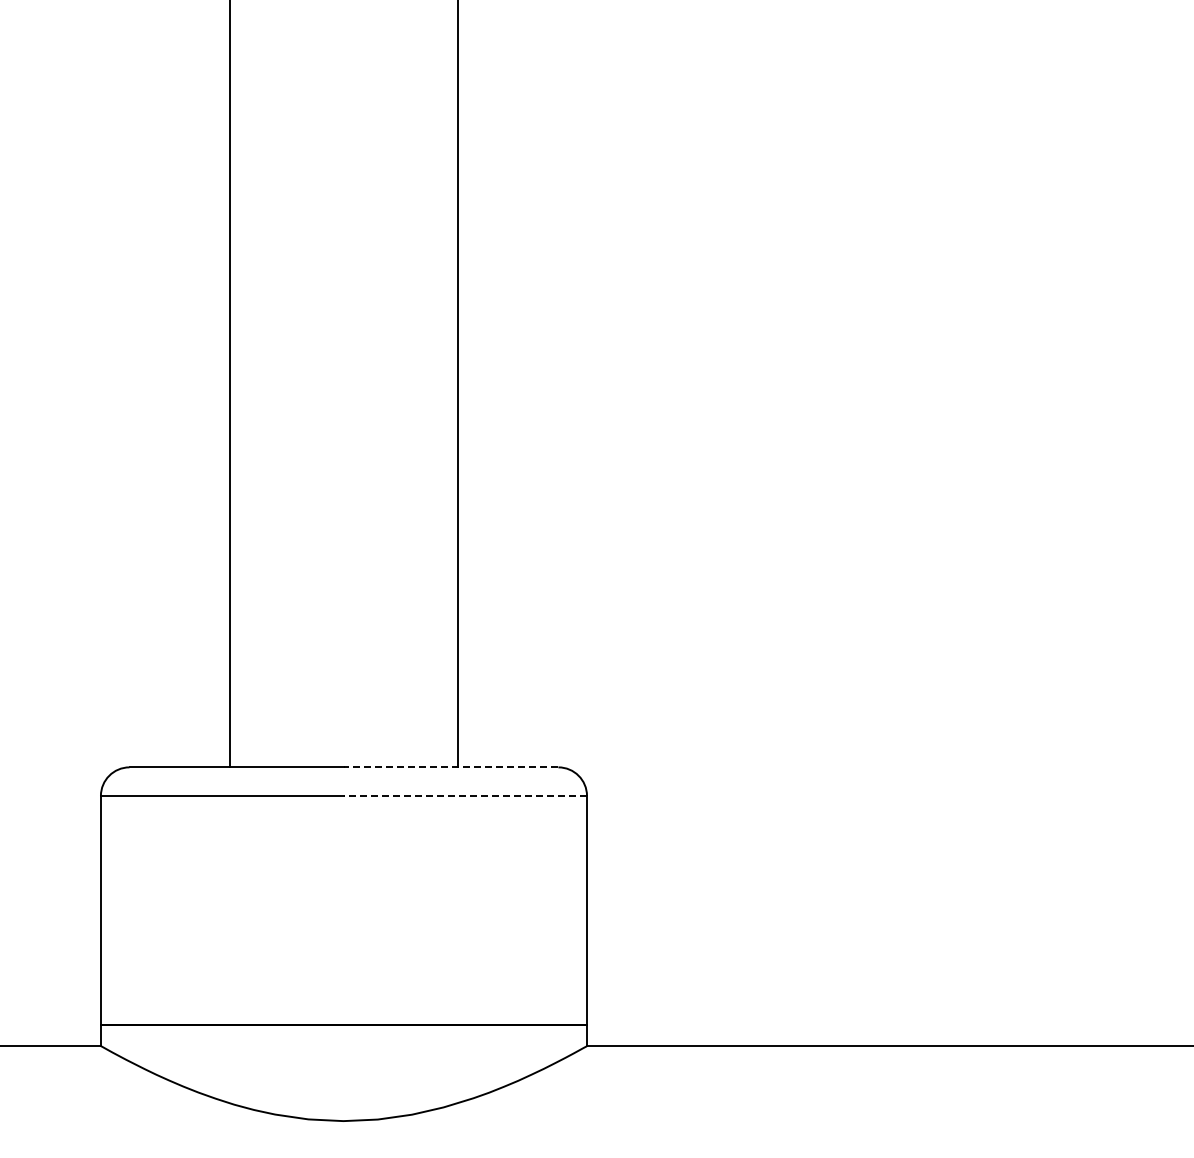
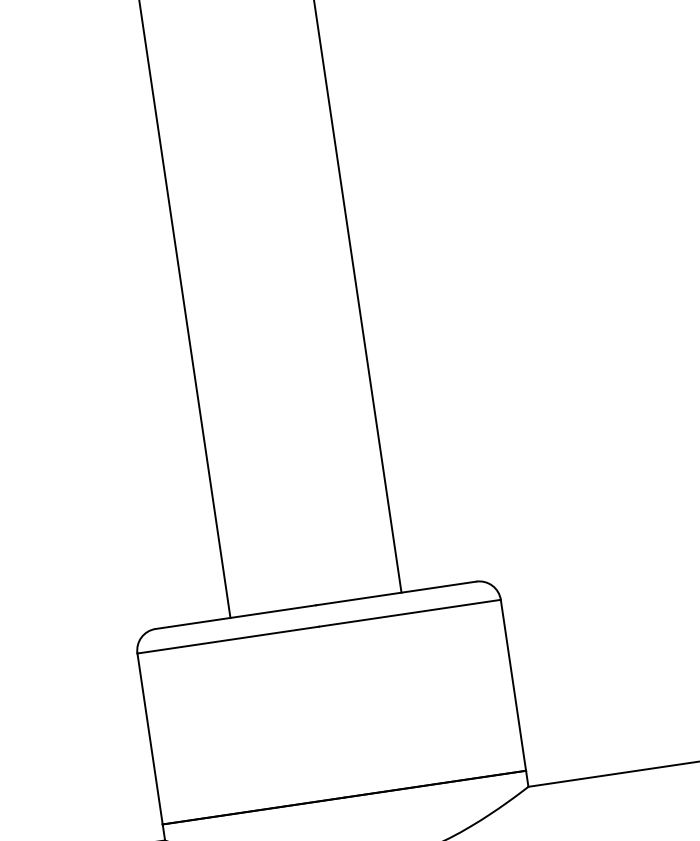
line: (450, 767) -> (395, 593), dashed -> solid
line: (465, 795) -> (409, 612), dashed -> solid

